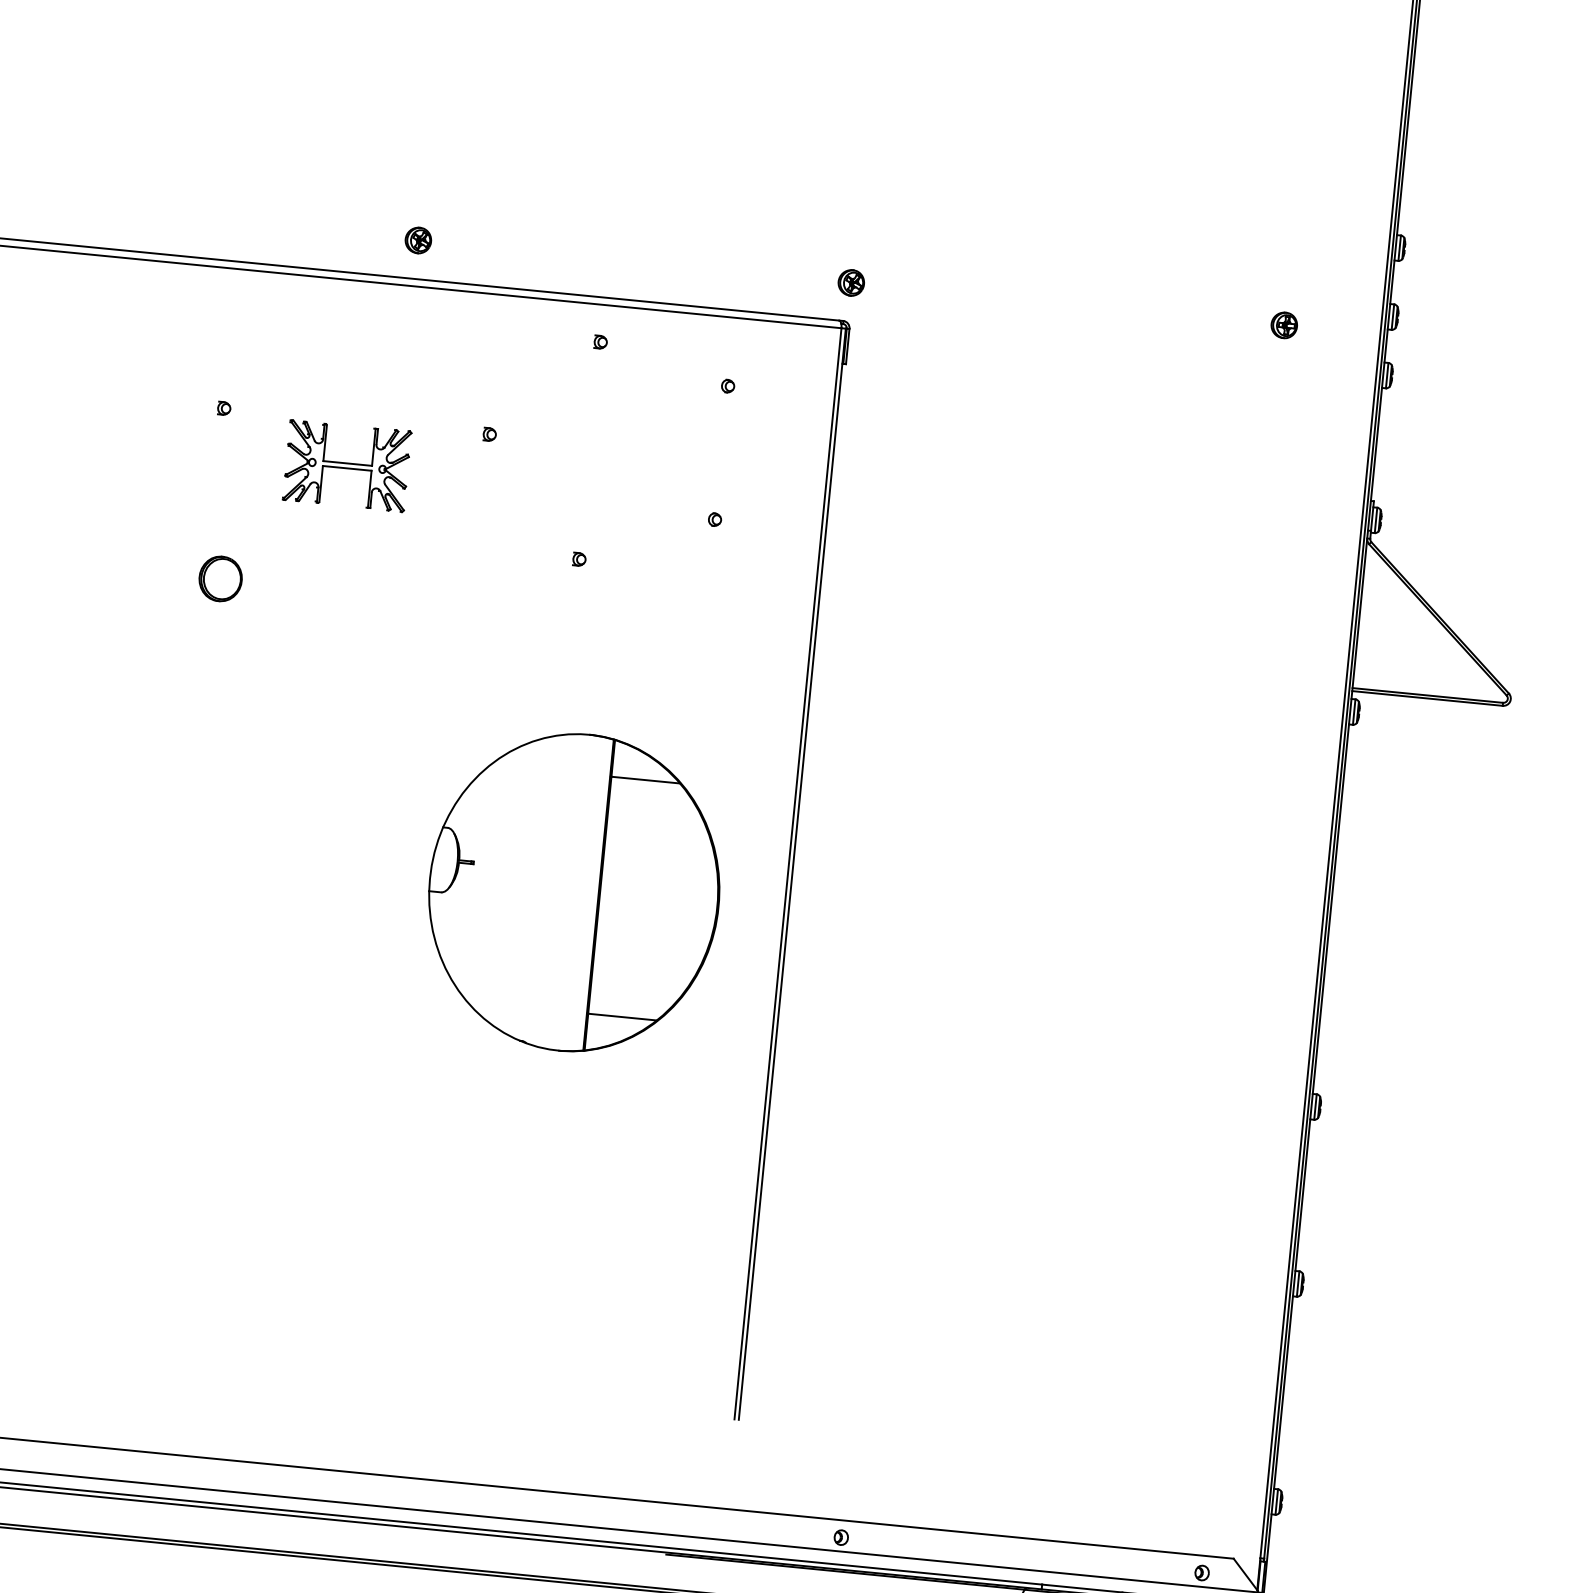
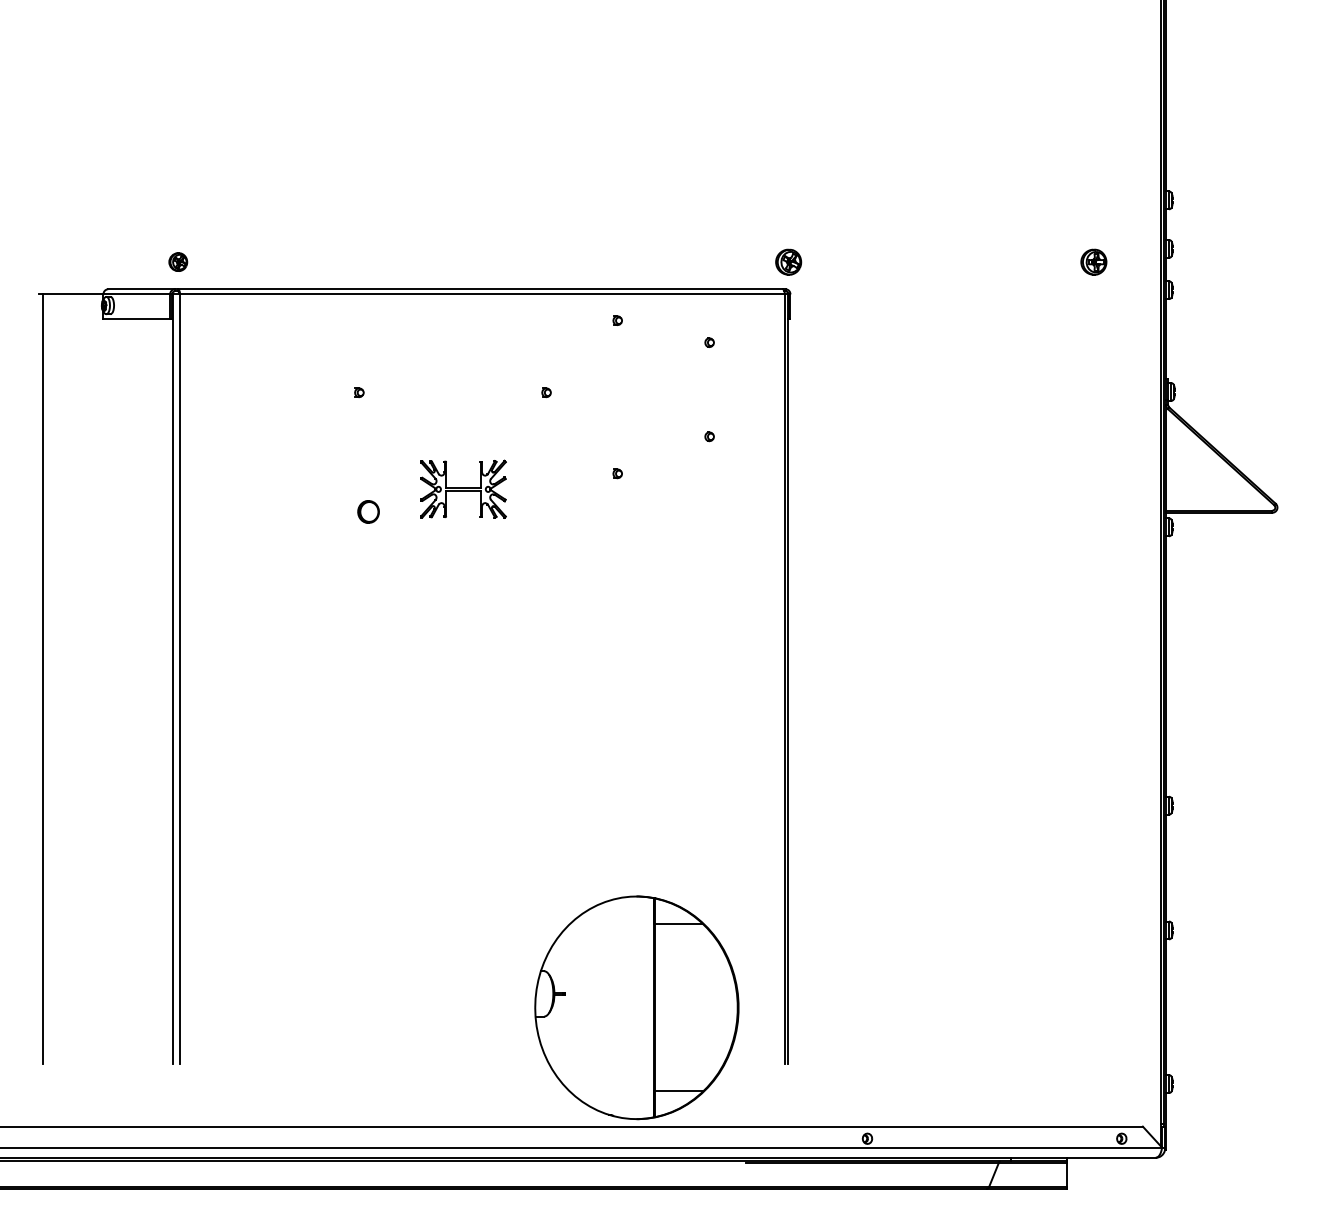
part: (418, 239) -> (483, 261), removed
part: (851, 282) -> (788, 261), size x1.4
part: (1284, 324) -> (1093, 261), size x1.4
part: (347, 464) -> (463, 488), moved
part: (220, 578) -> (368, 511), size x0.7
part: (573, 892) -> (636, 1007), moved

